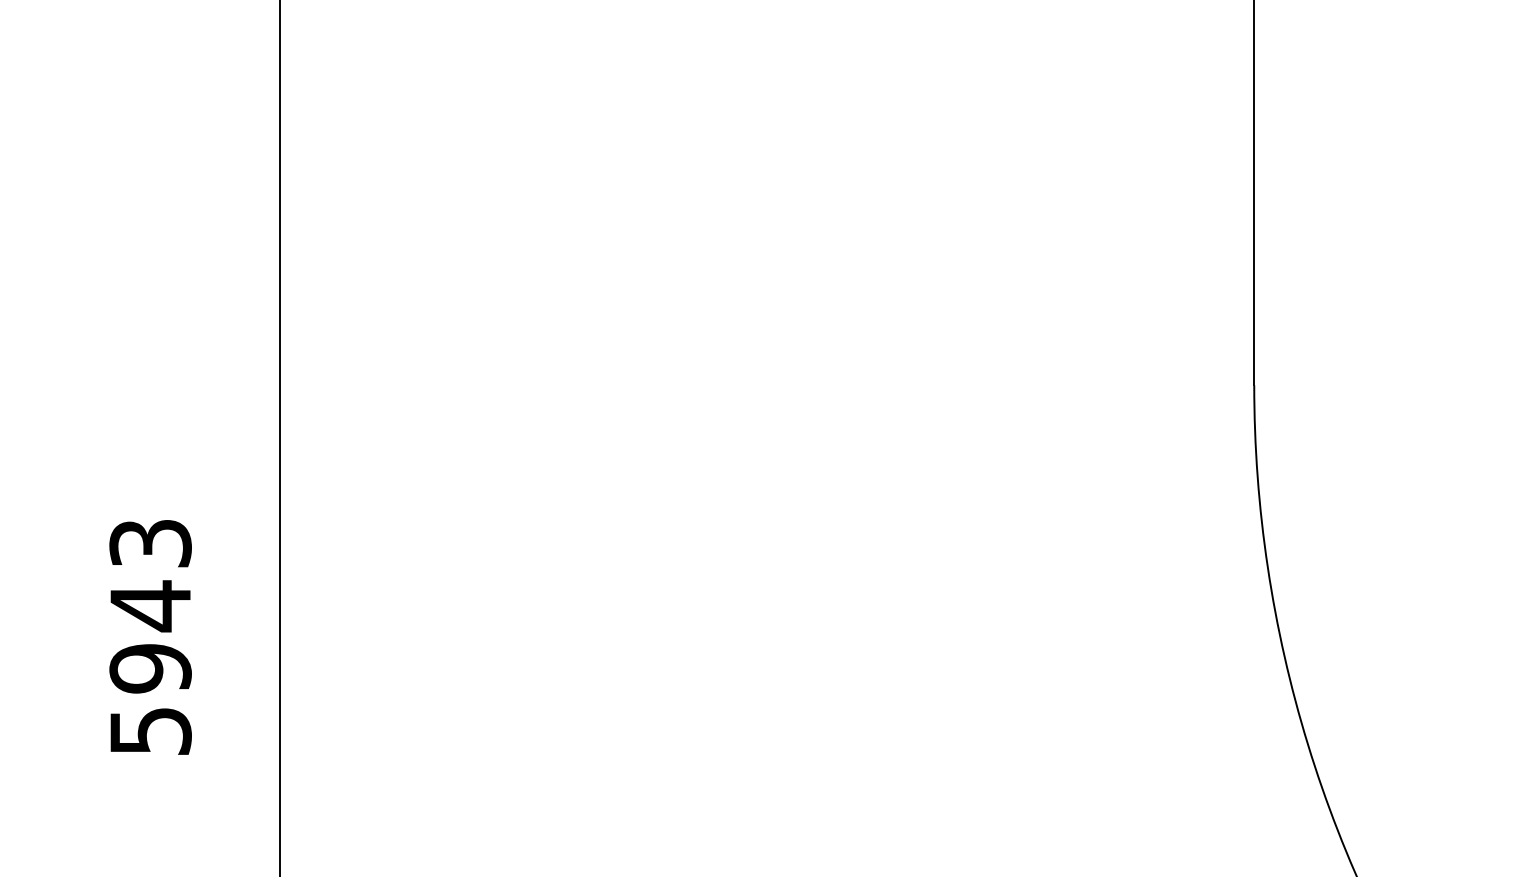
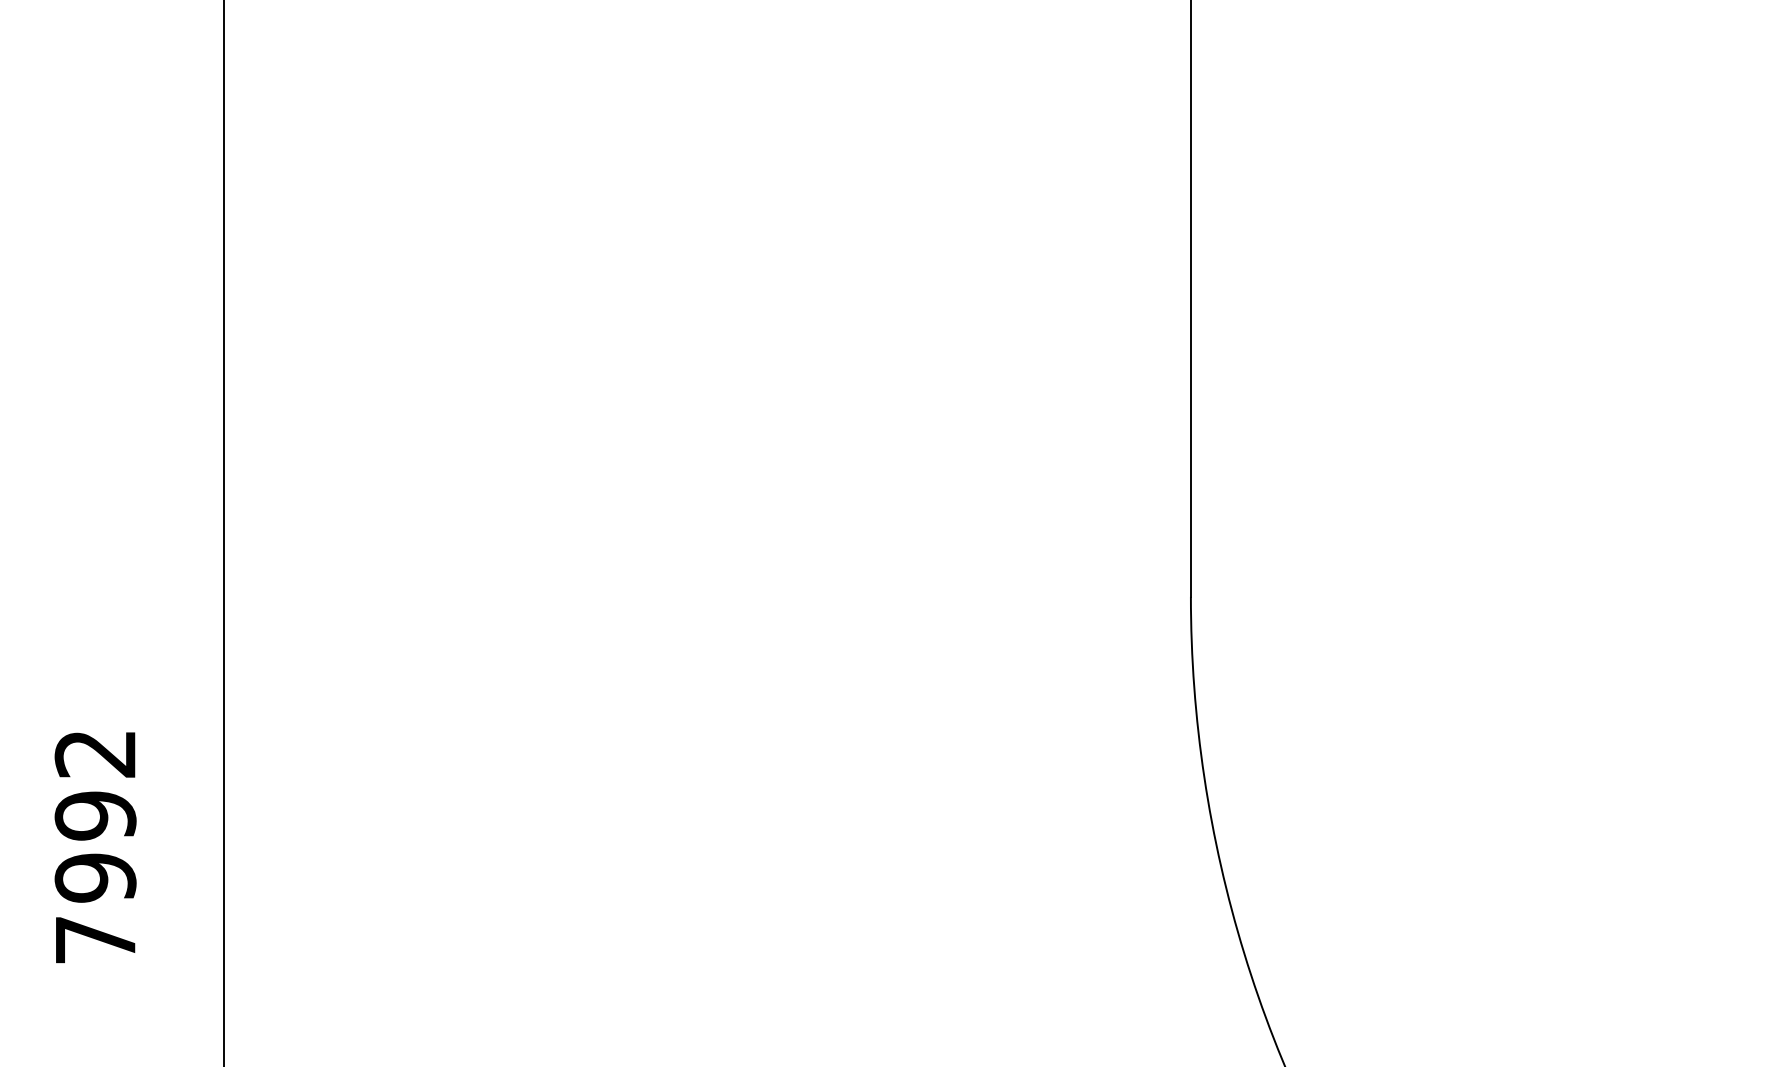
text: (150, 636) -> (95, 846), 5943 -> 7992

